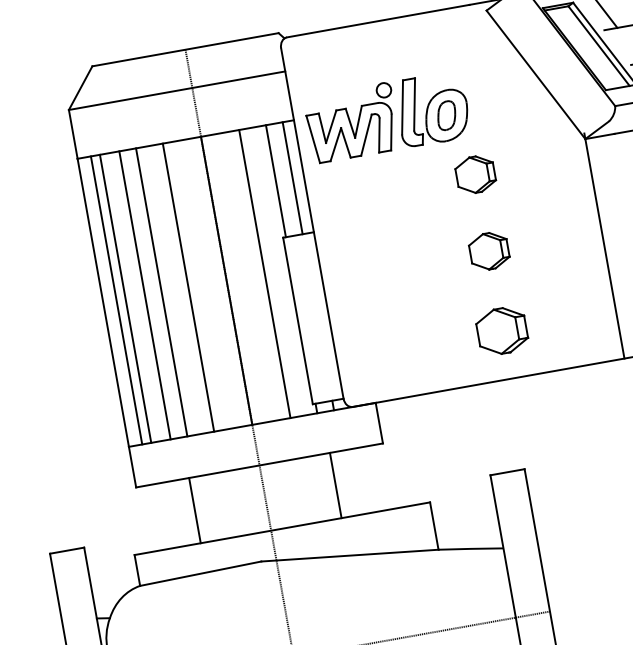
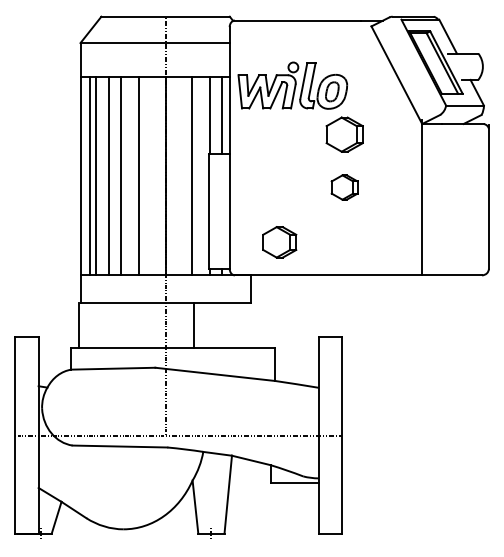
part: (475, 174) -> (344, 134), size x1.4
part: (501, 331) -> (279, 242), moved
line: (336, 484) -> (194, 325), moved
line: (195, 510) -> (79, 325), moved

